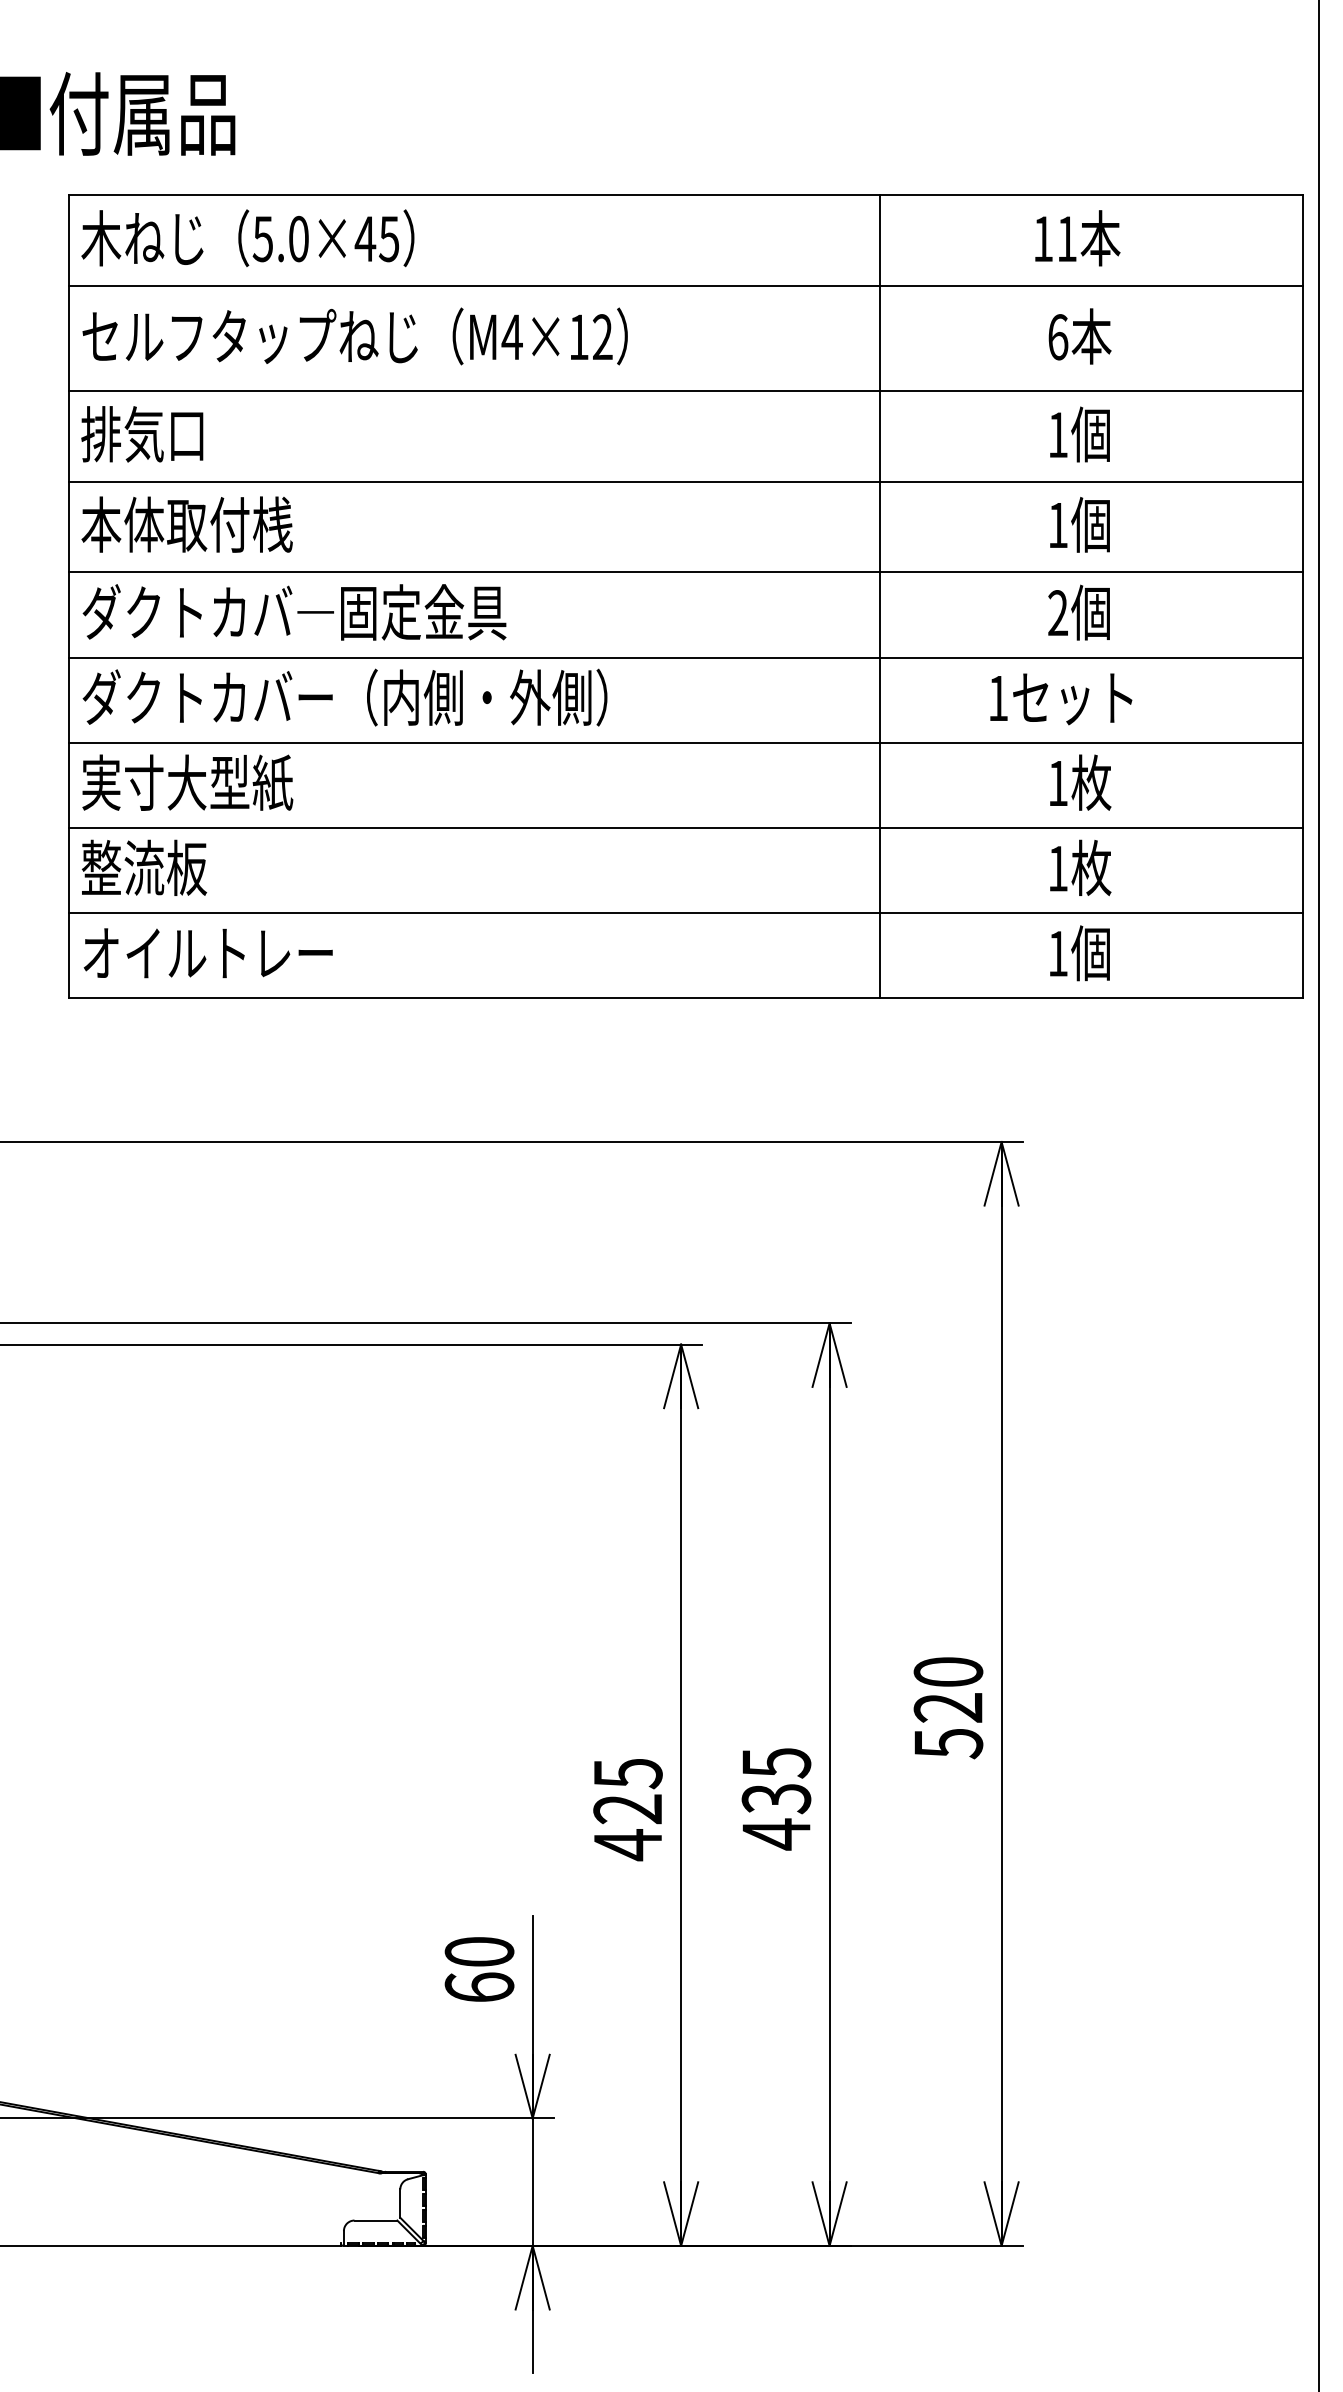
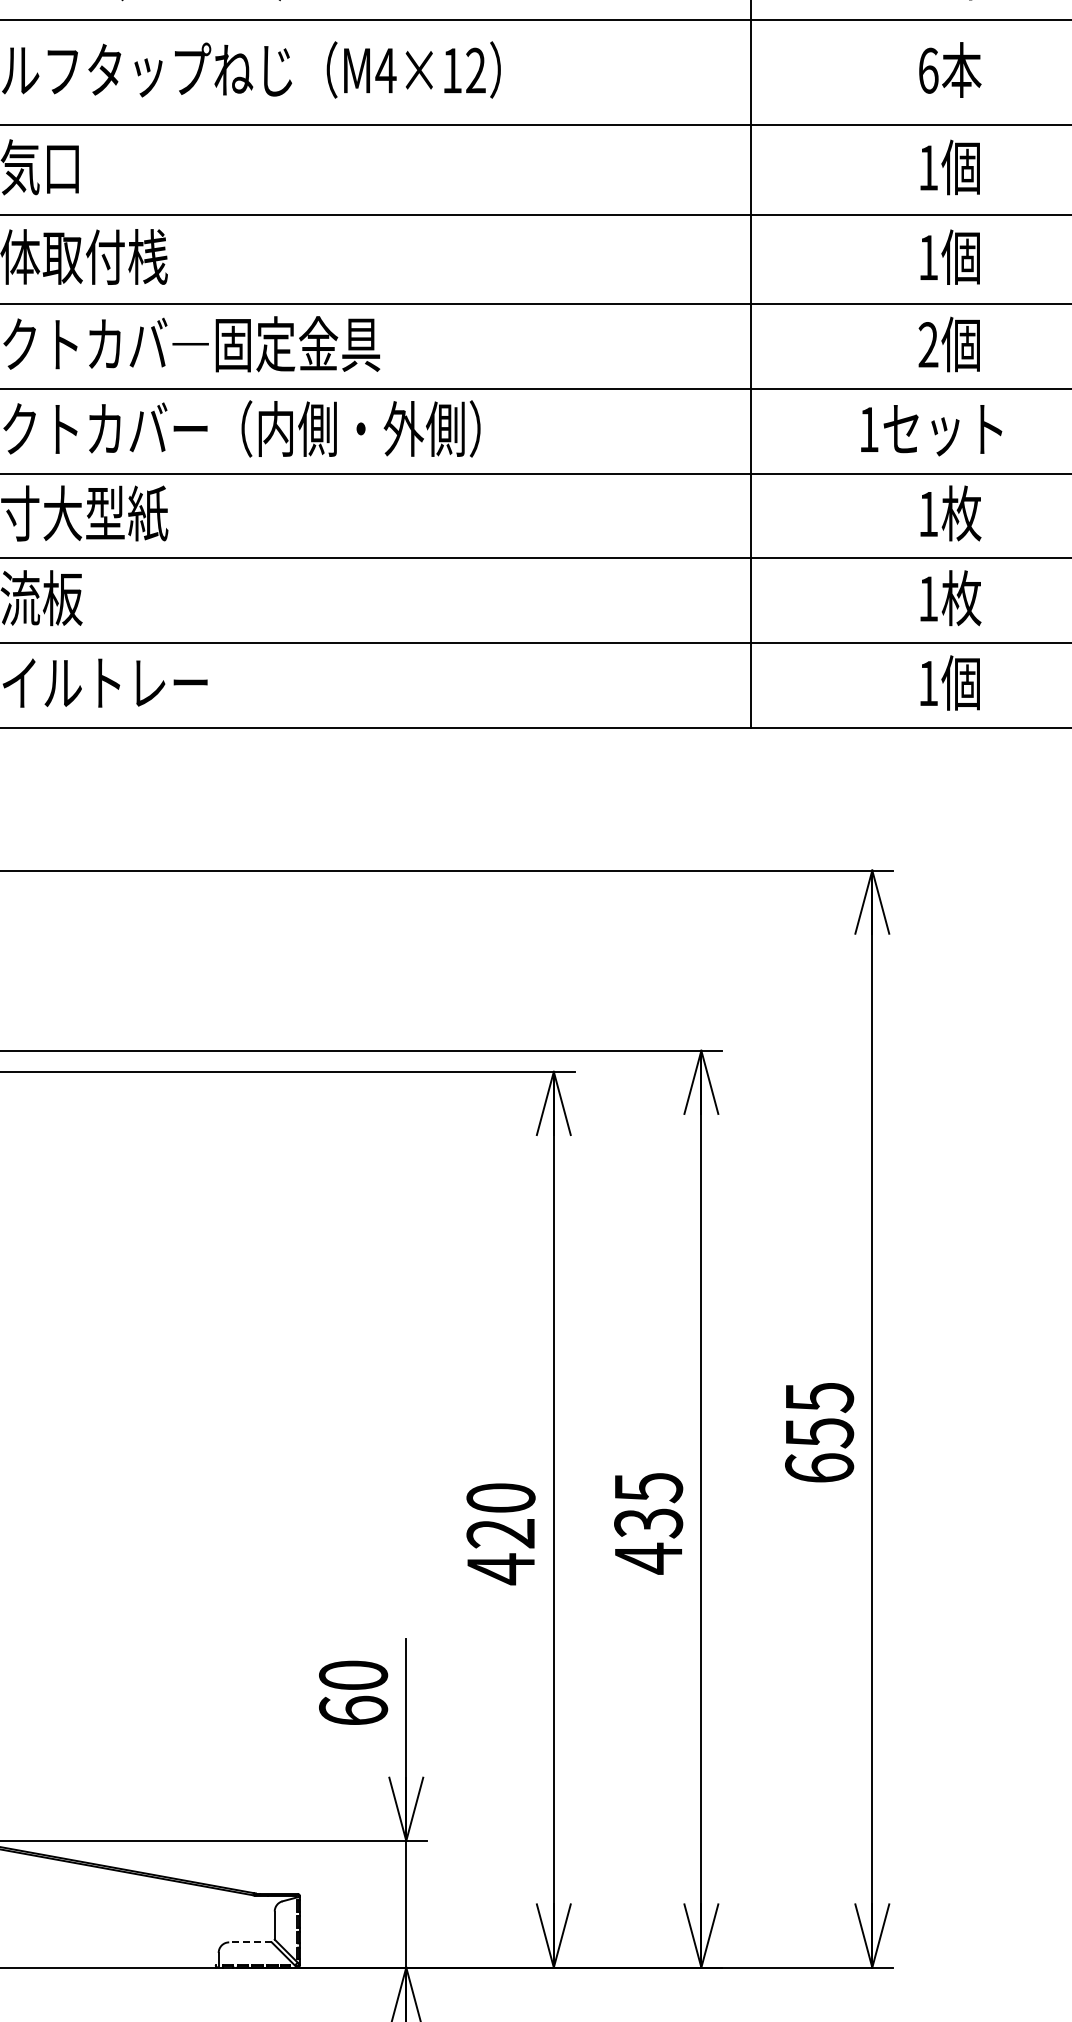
text: (948, 1708) -> (819, 1433), 520 -> 655
text: (627, 1773) -> (500, 1498), 425 -> 420
line: (375, 2220) -> (250, 1942), solid -> dashed

